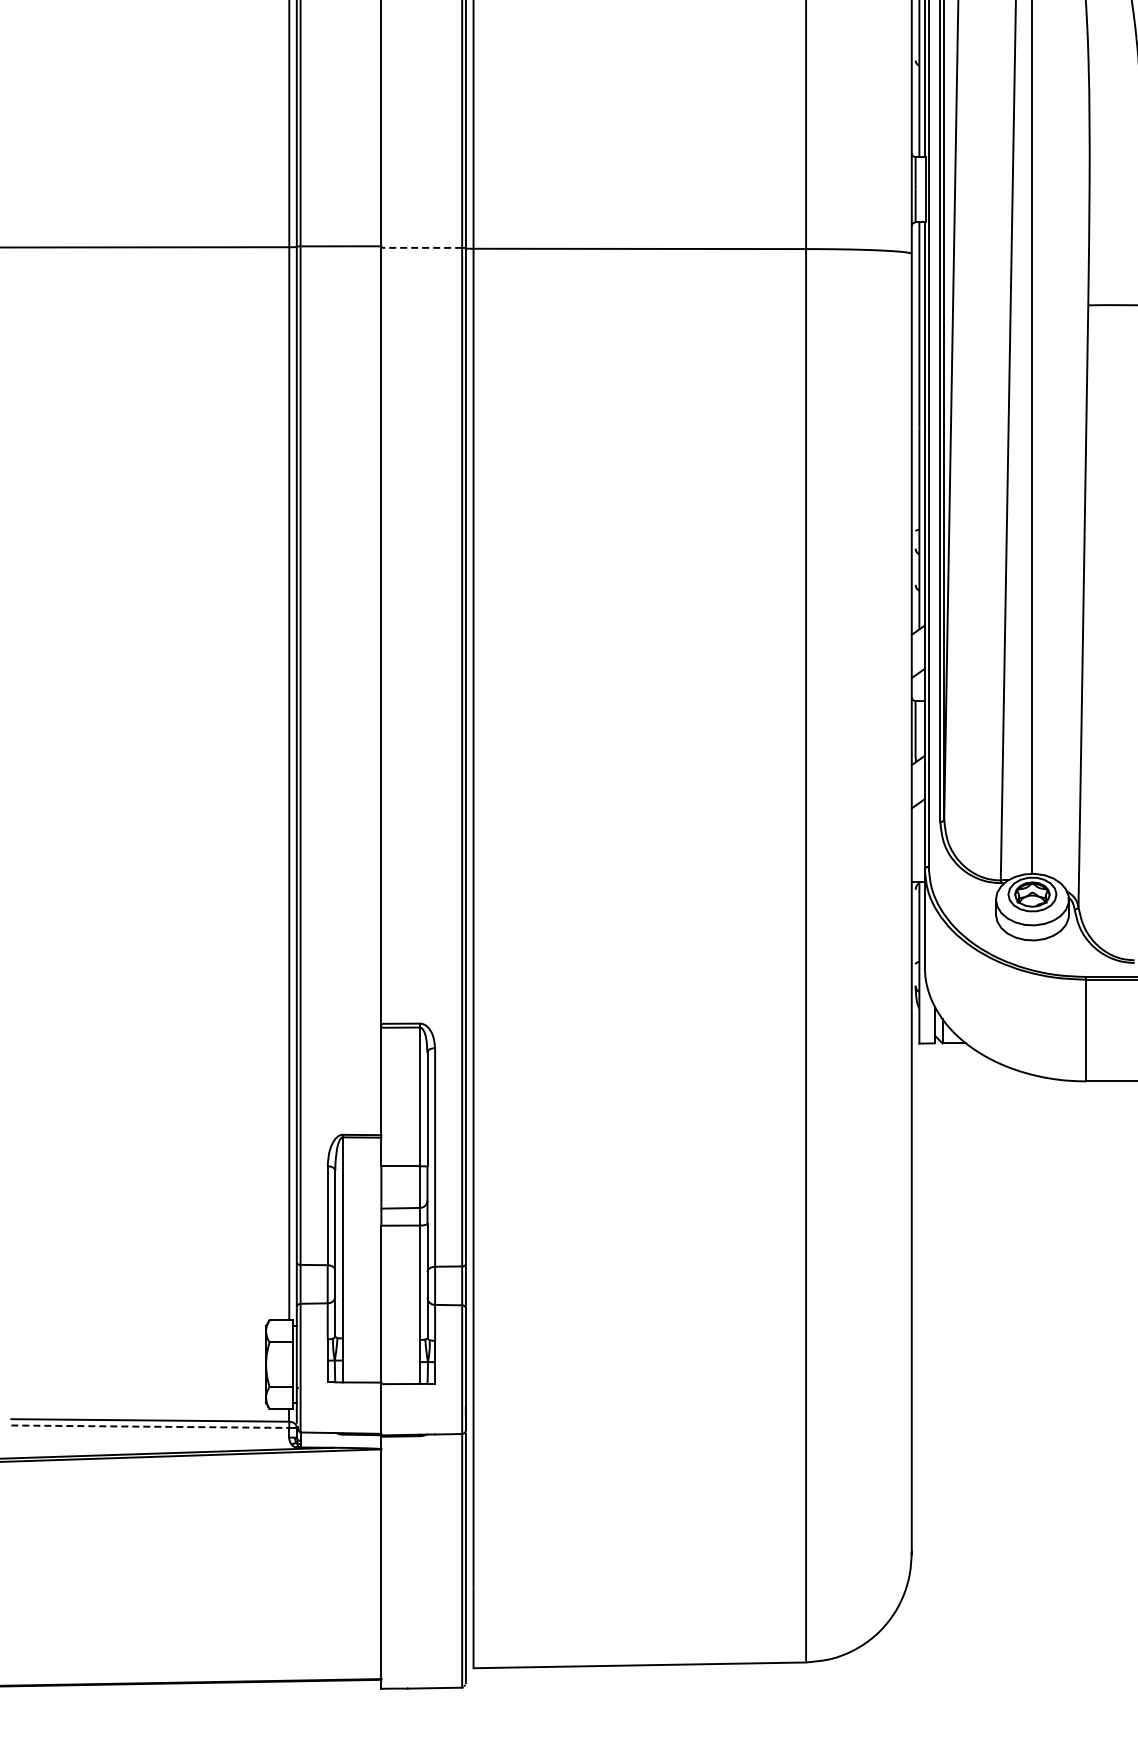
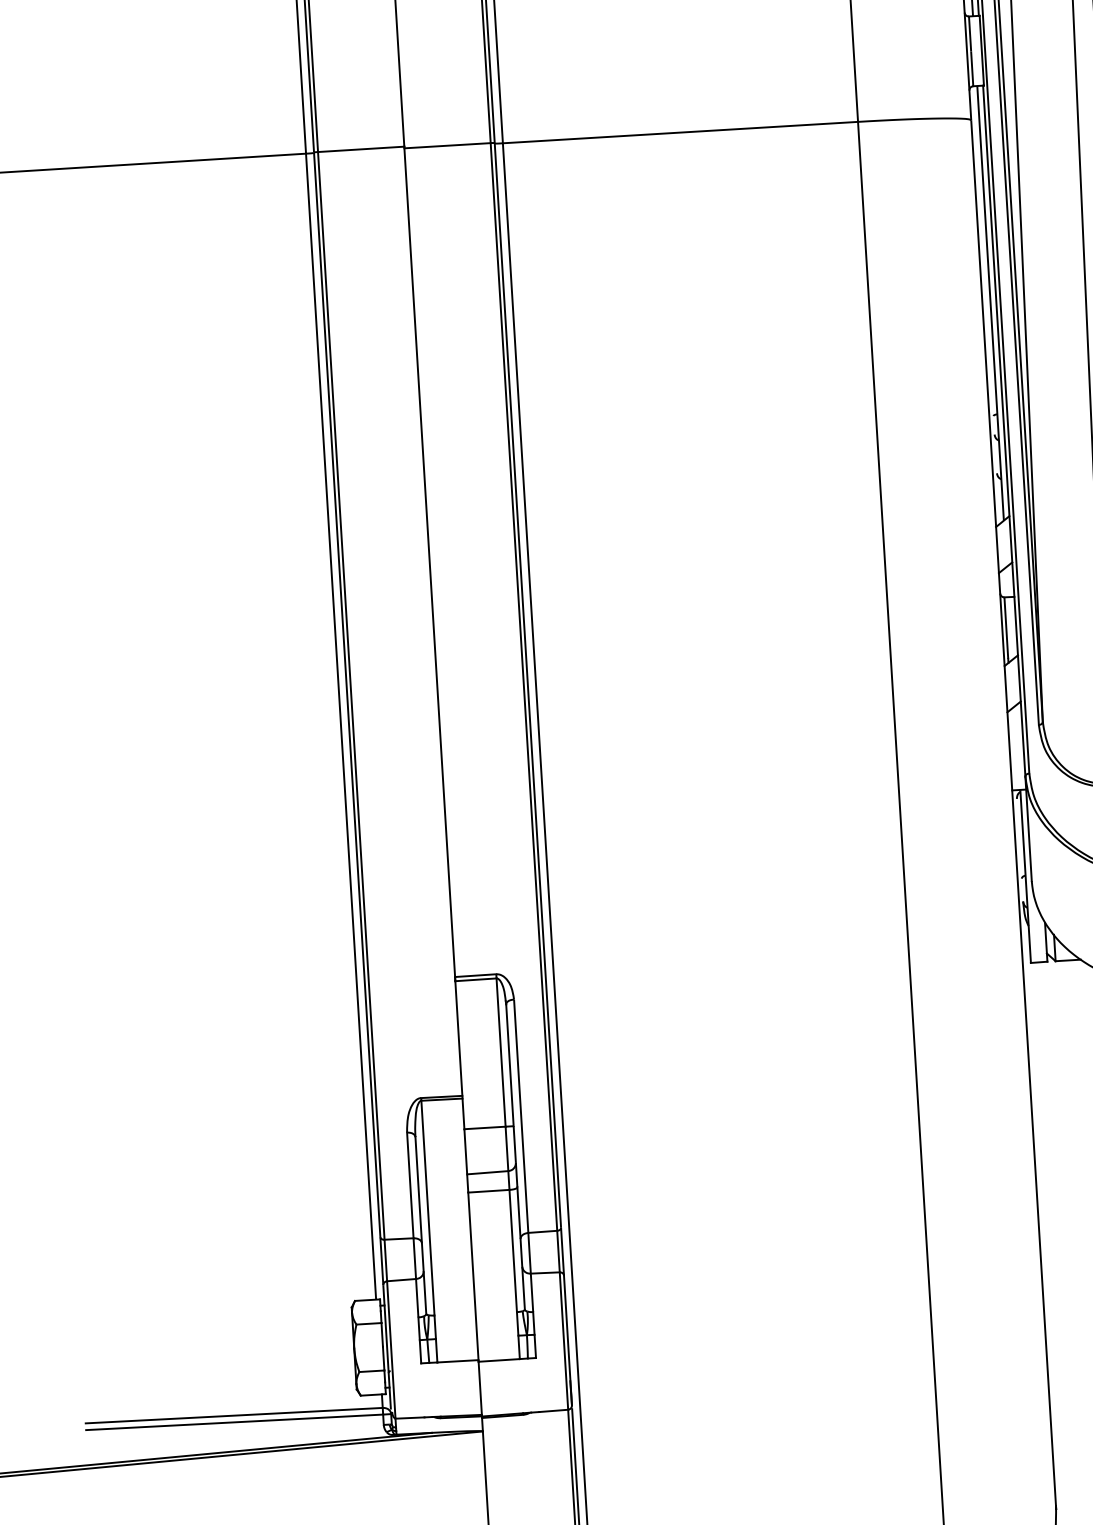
line: (421, 247) -> (447, 145), dashed -> solid
line: (150, 1426) -> (234, 1422), dashed -> solid

